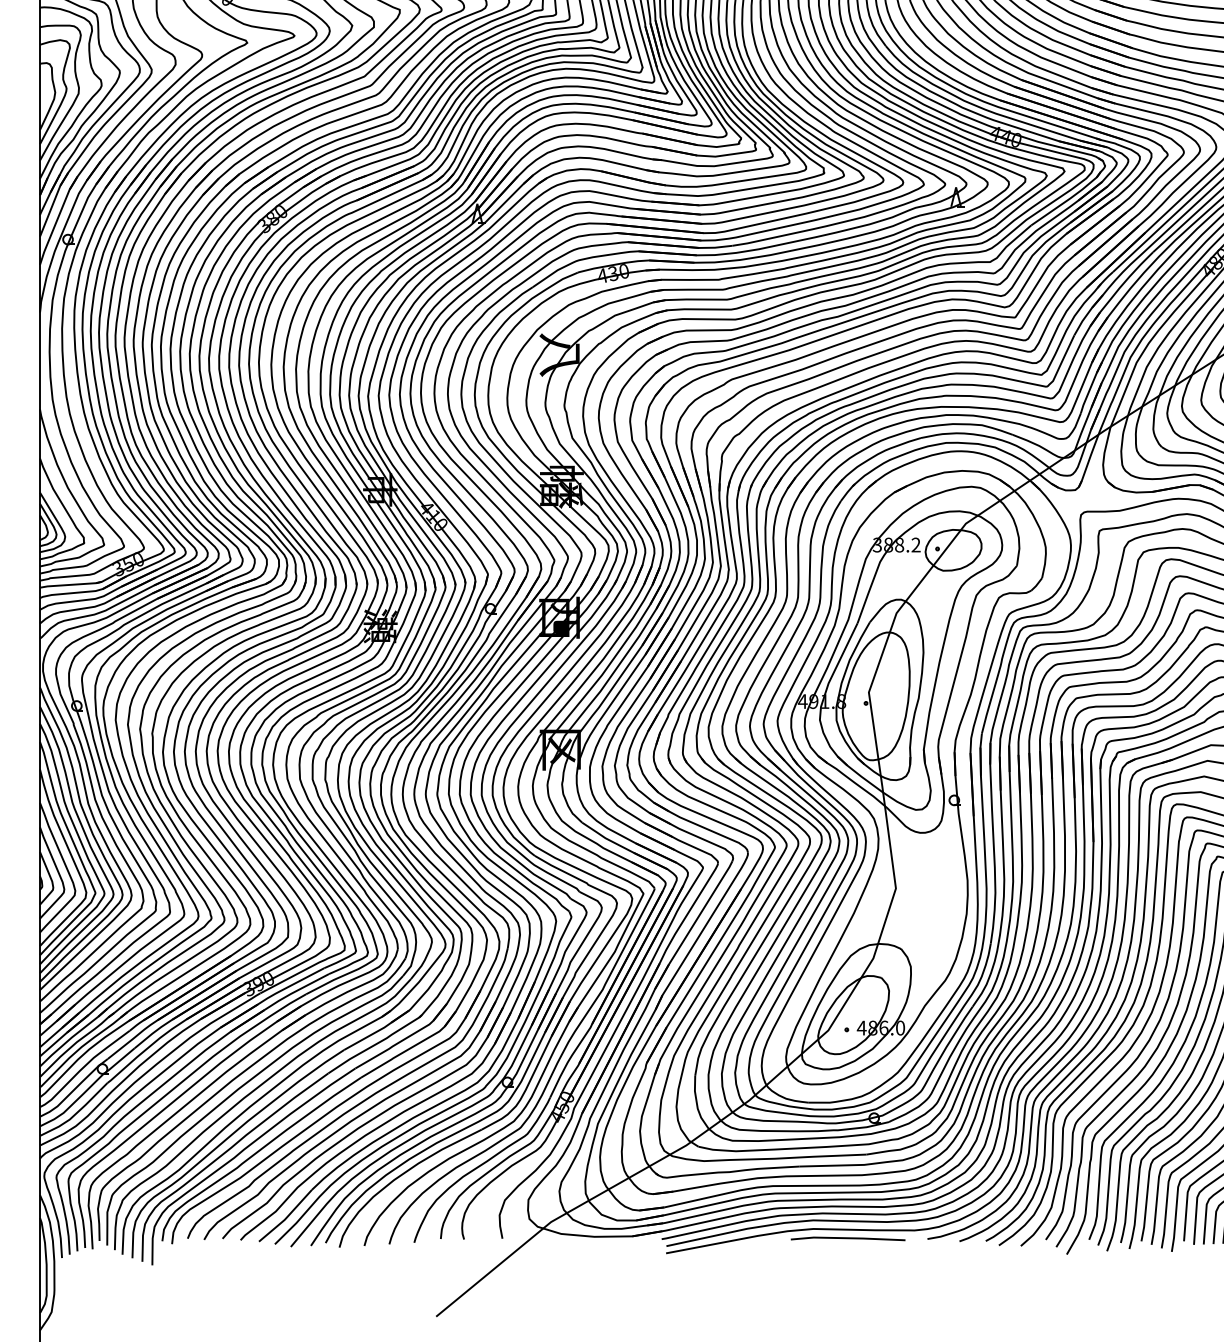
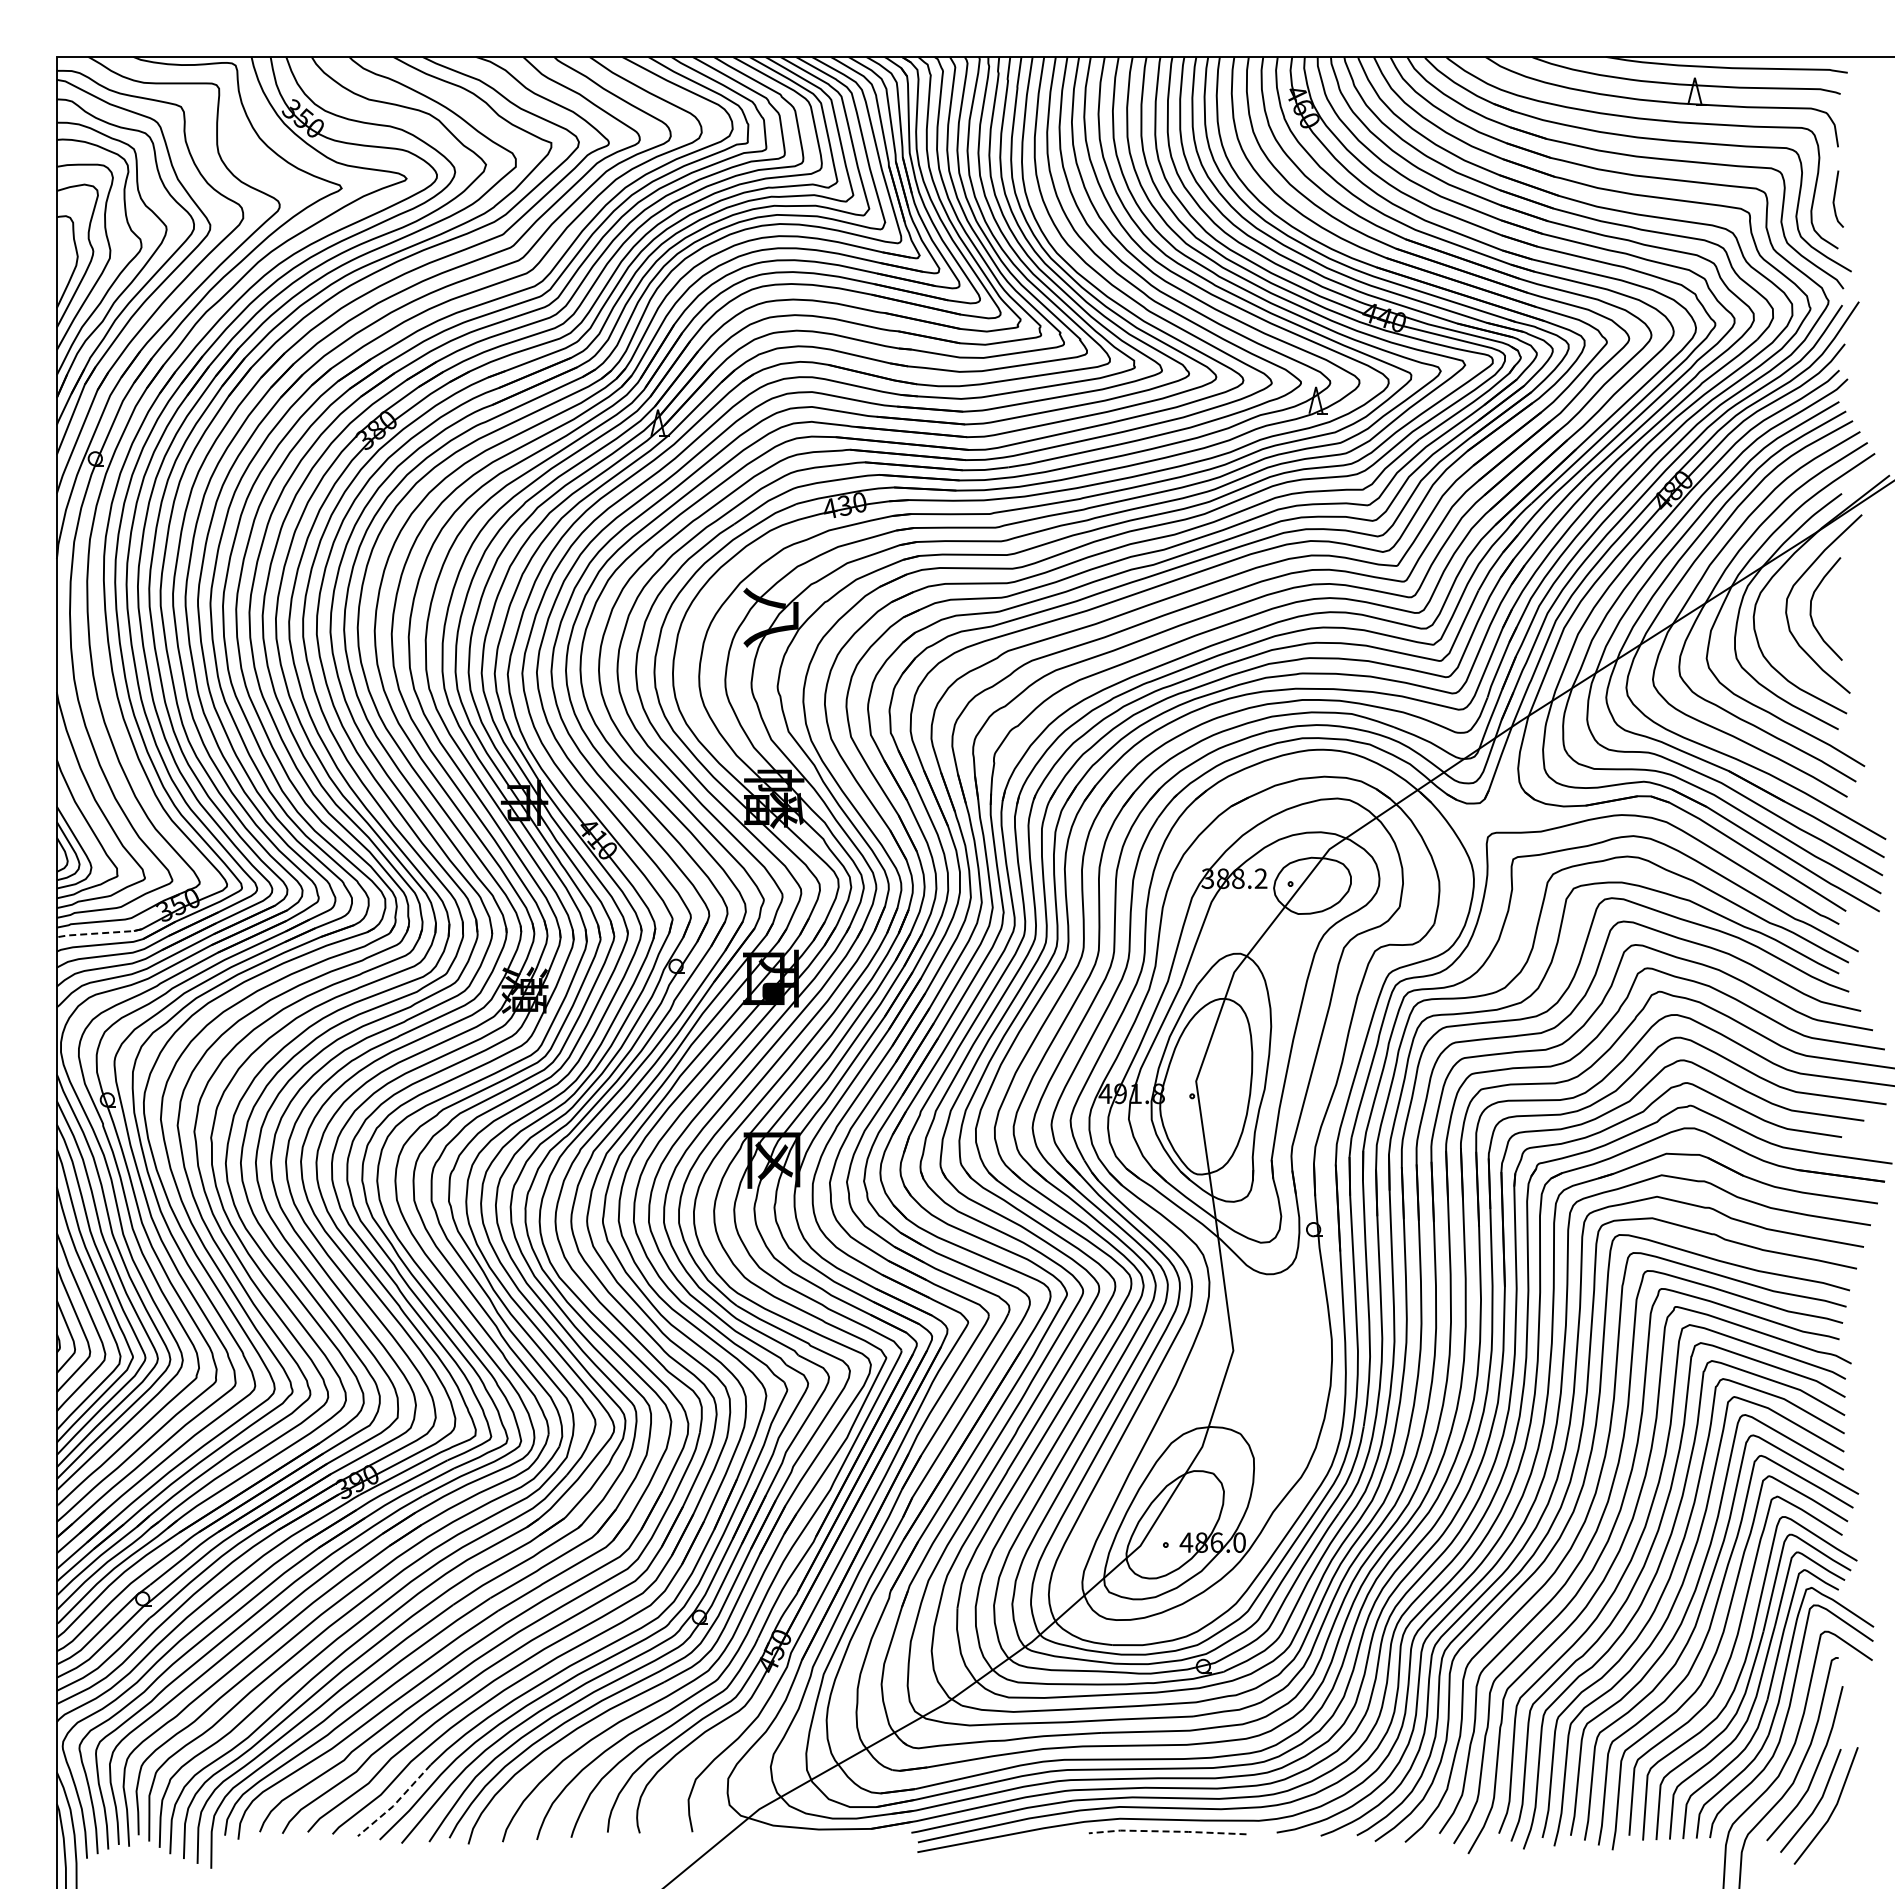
line: (70, 584) -> (98, 933), solid -> dashed
line: (286, 1217) -> (395, 1803), solid -> dashed
line: (848, 1238) -> (1167, 1831), solid -> dashed

